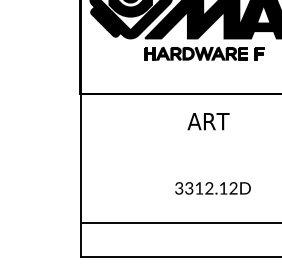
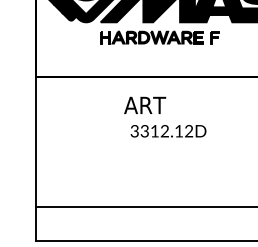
text: (208, 121) -> (145, 105), moved
text: (212, 188) -> (168, 131), moved

